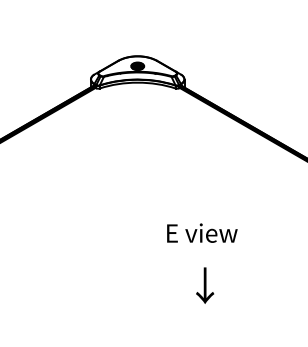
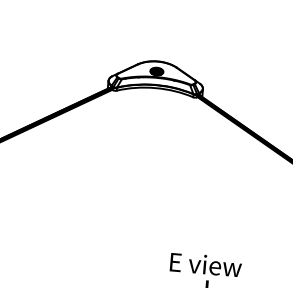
text: (202, 232) -> (206, 264), moved

